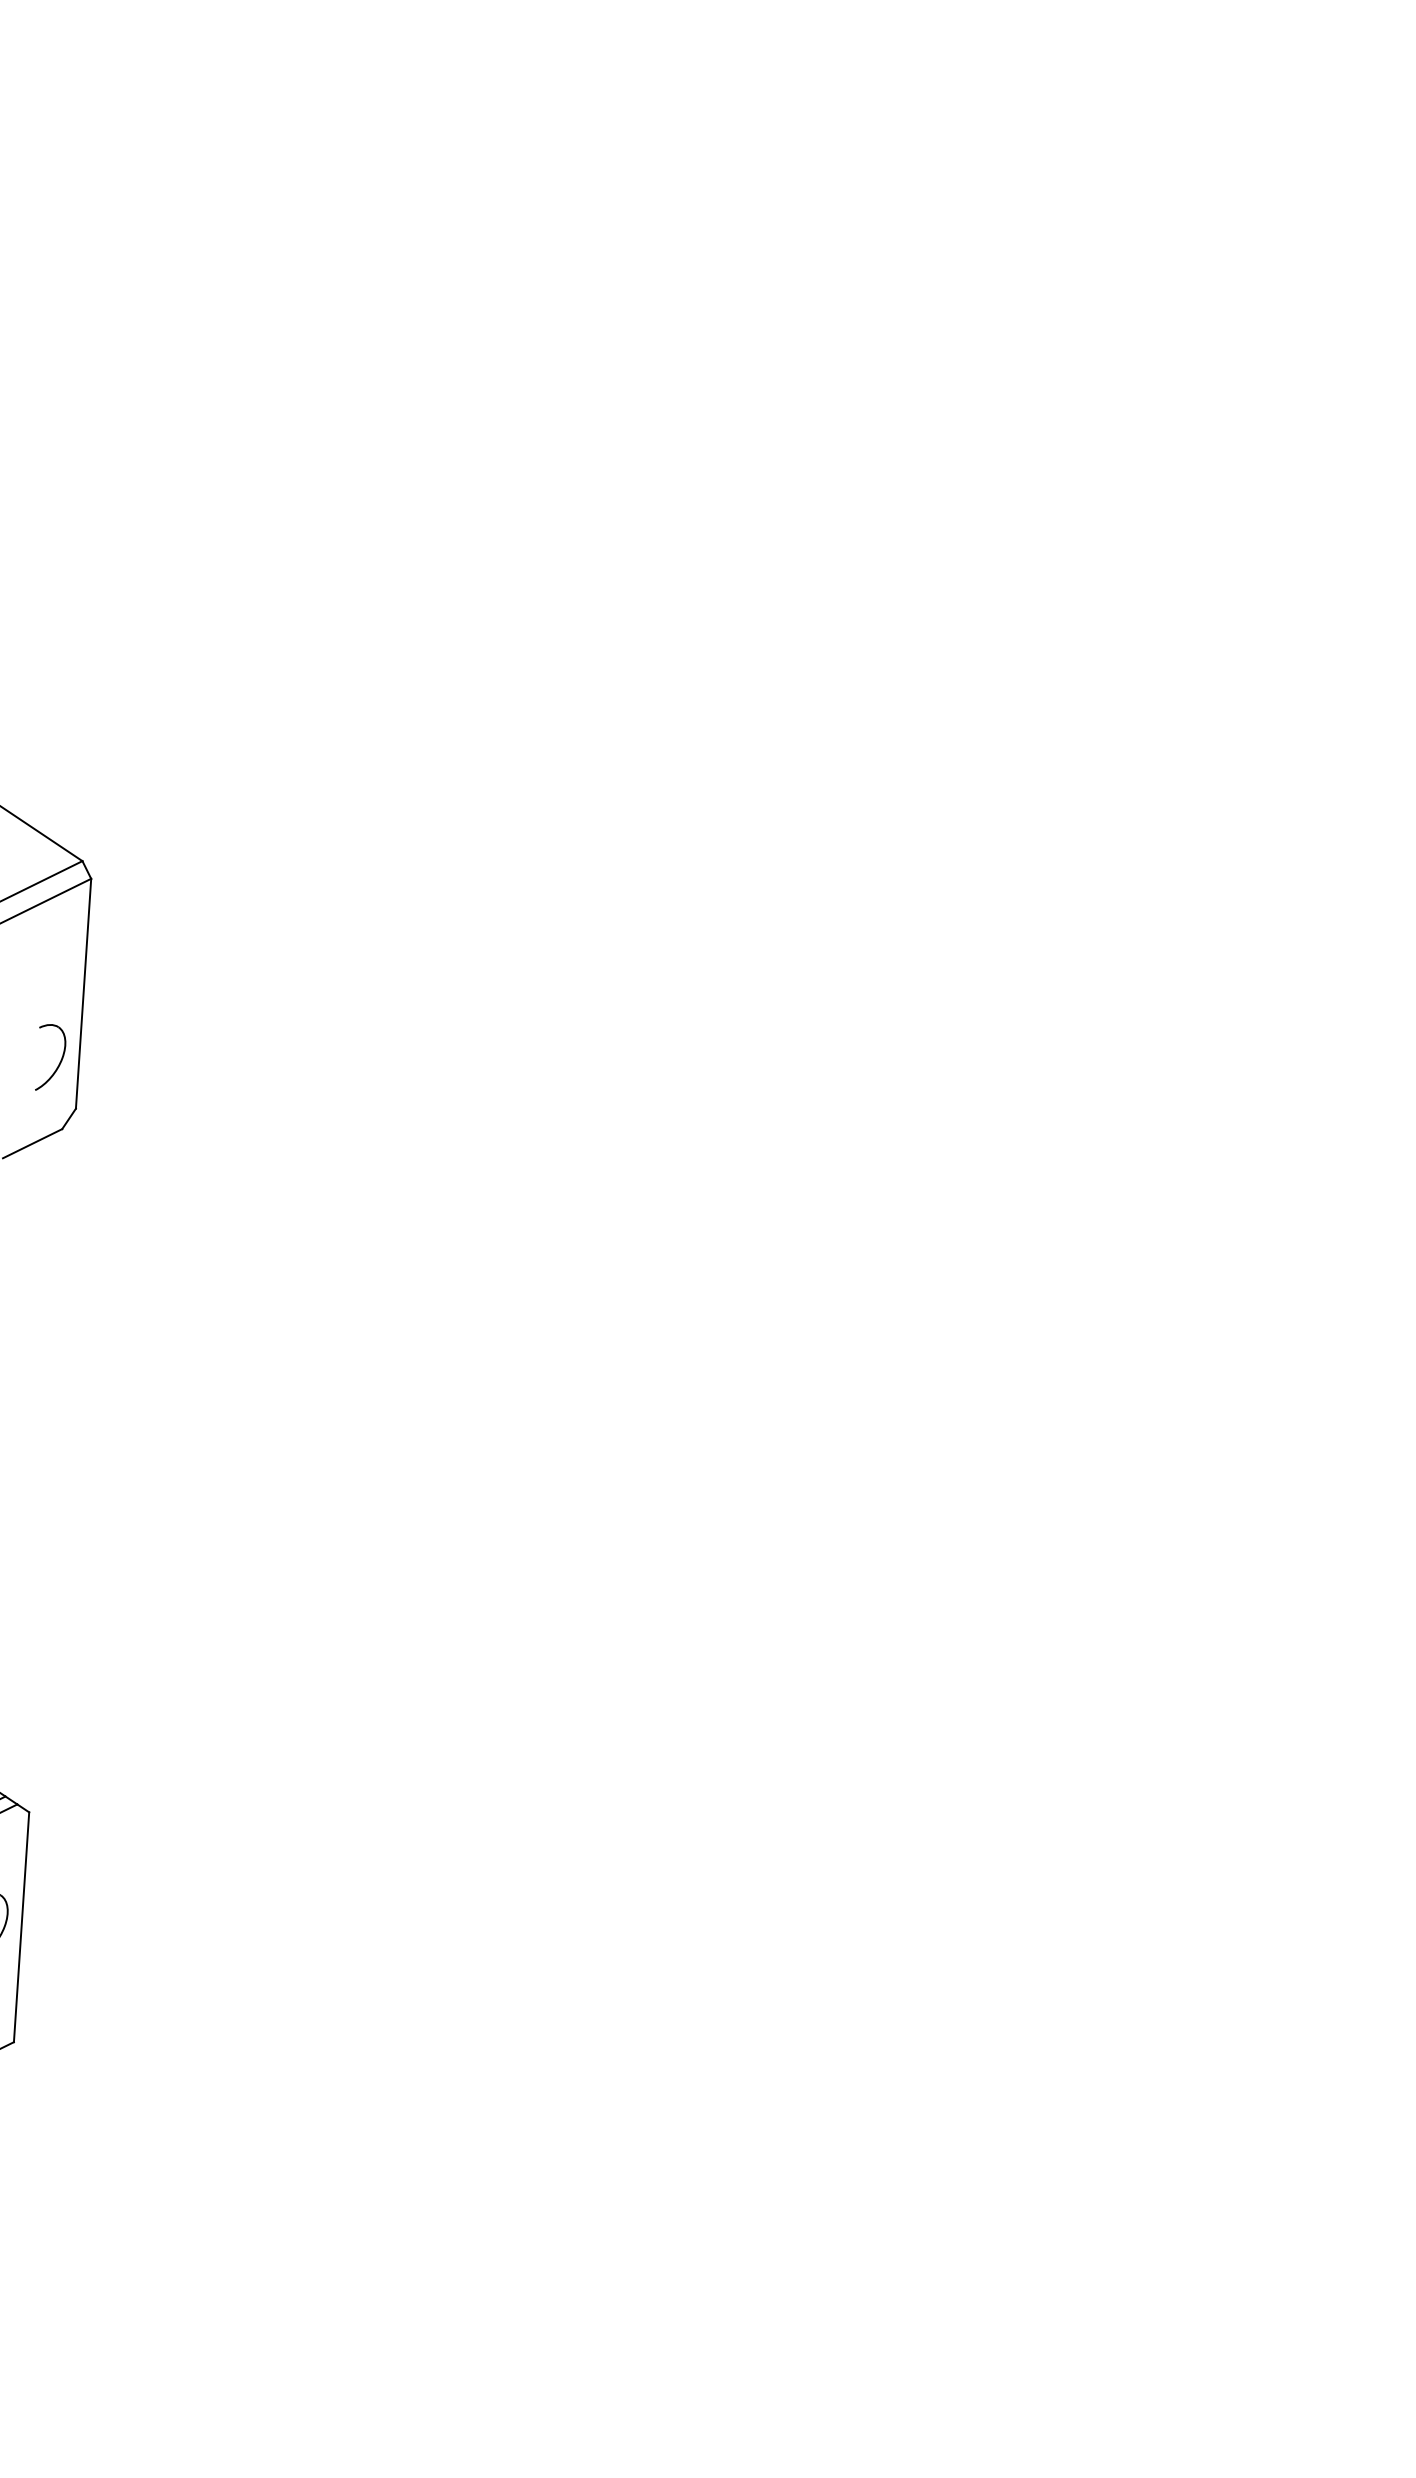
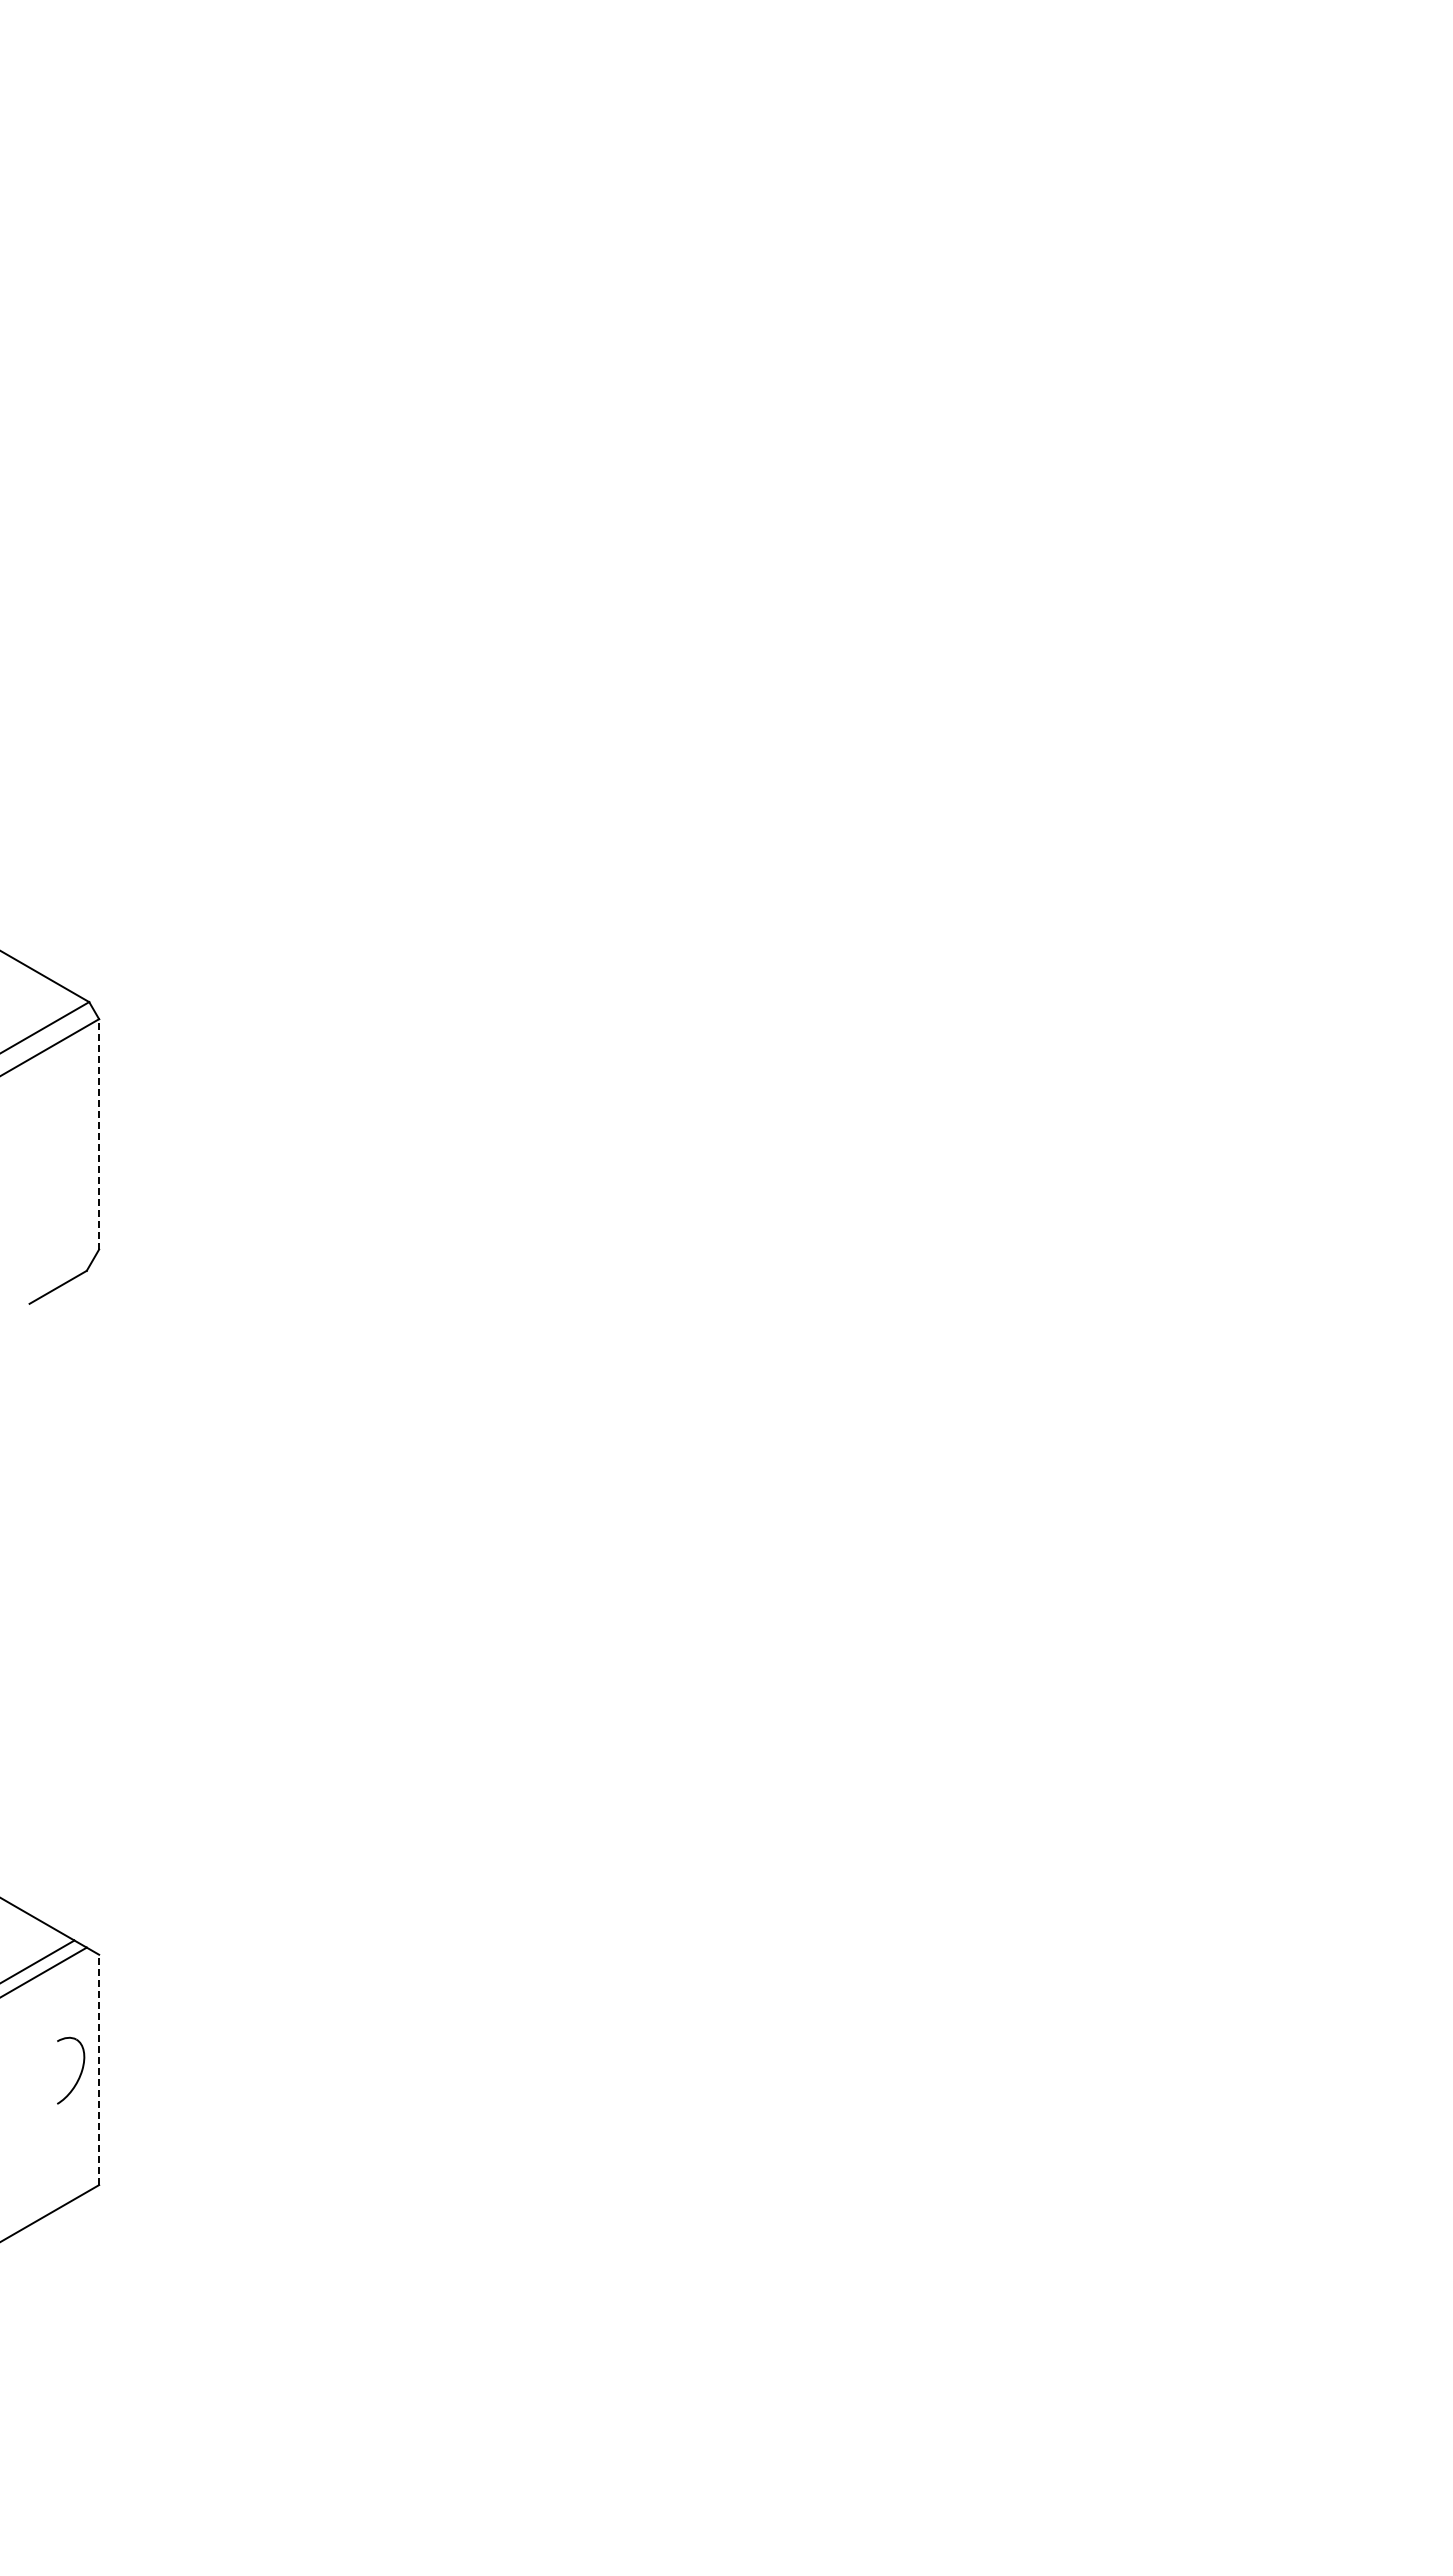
line: (84, 992) -> (99, 1133), solid -> dashed
part: (59, 1062) -> (79, 1204), removed
line: (21, 1926) -> (99, 2069), solid -> dashed

